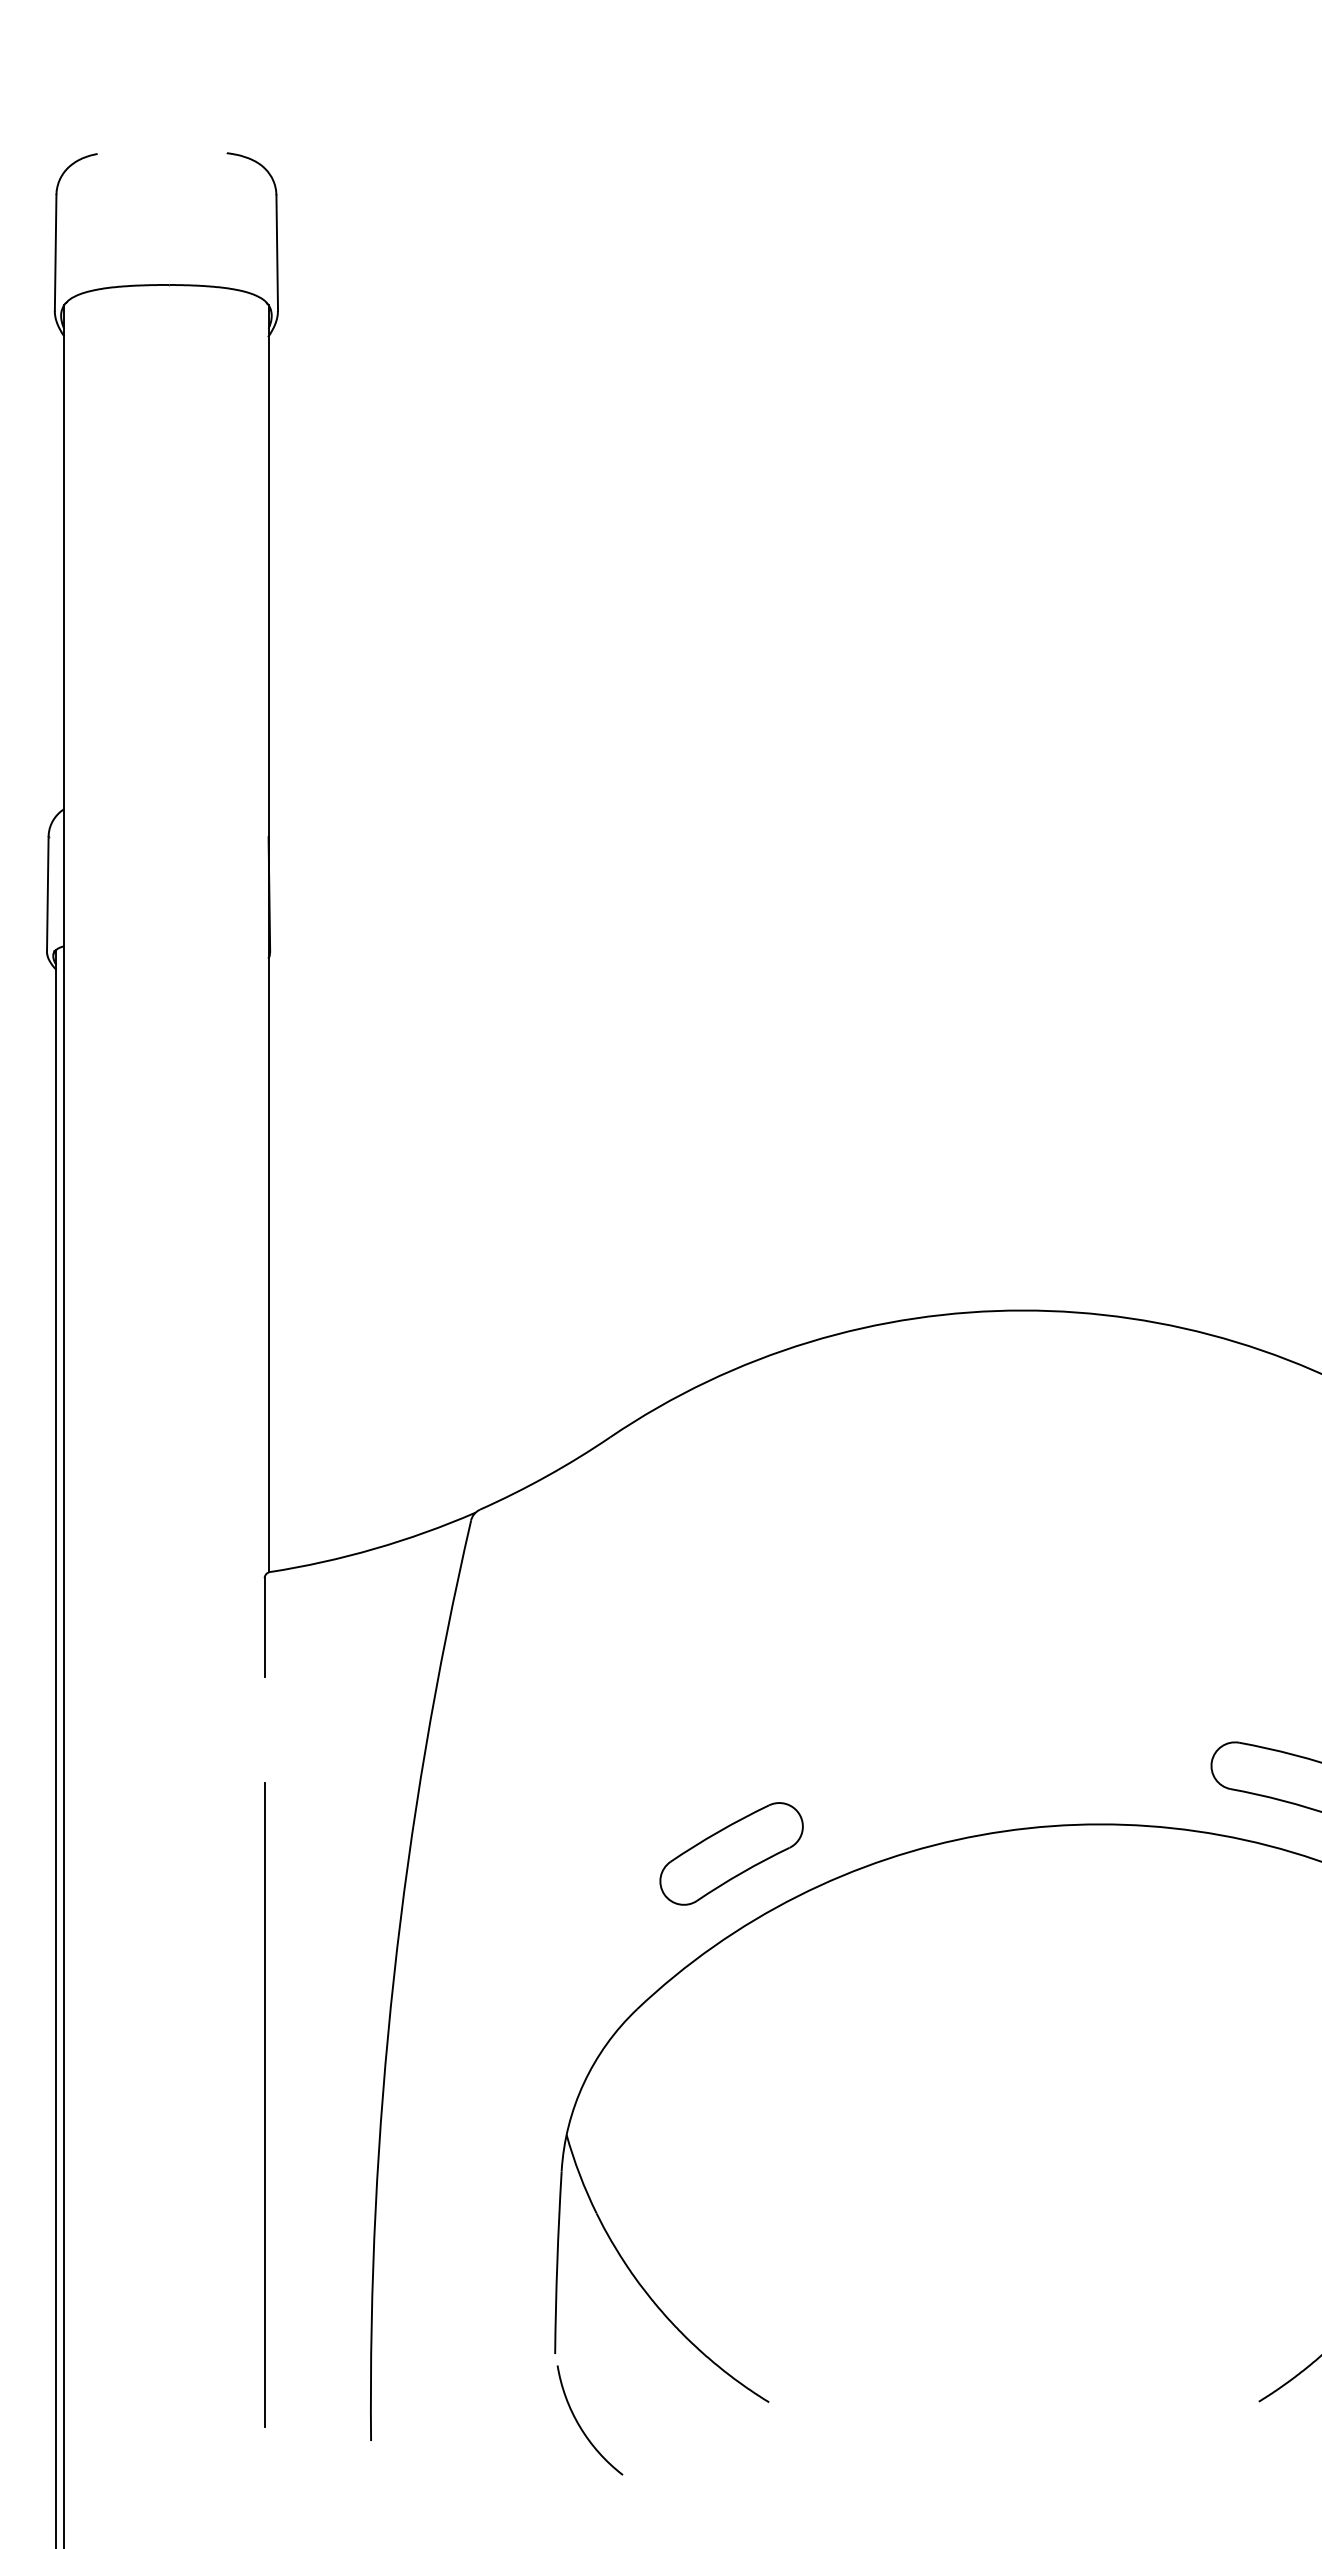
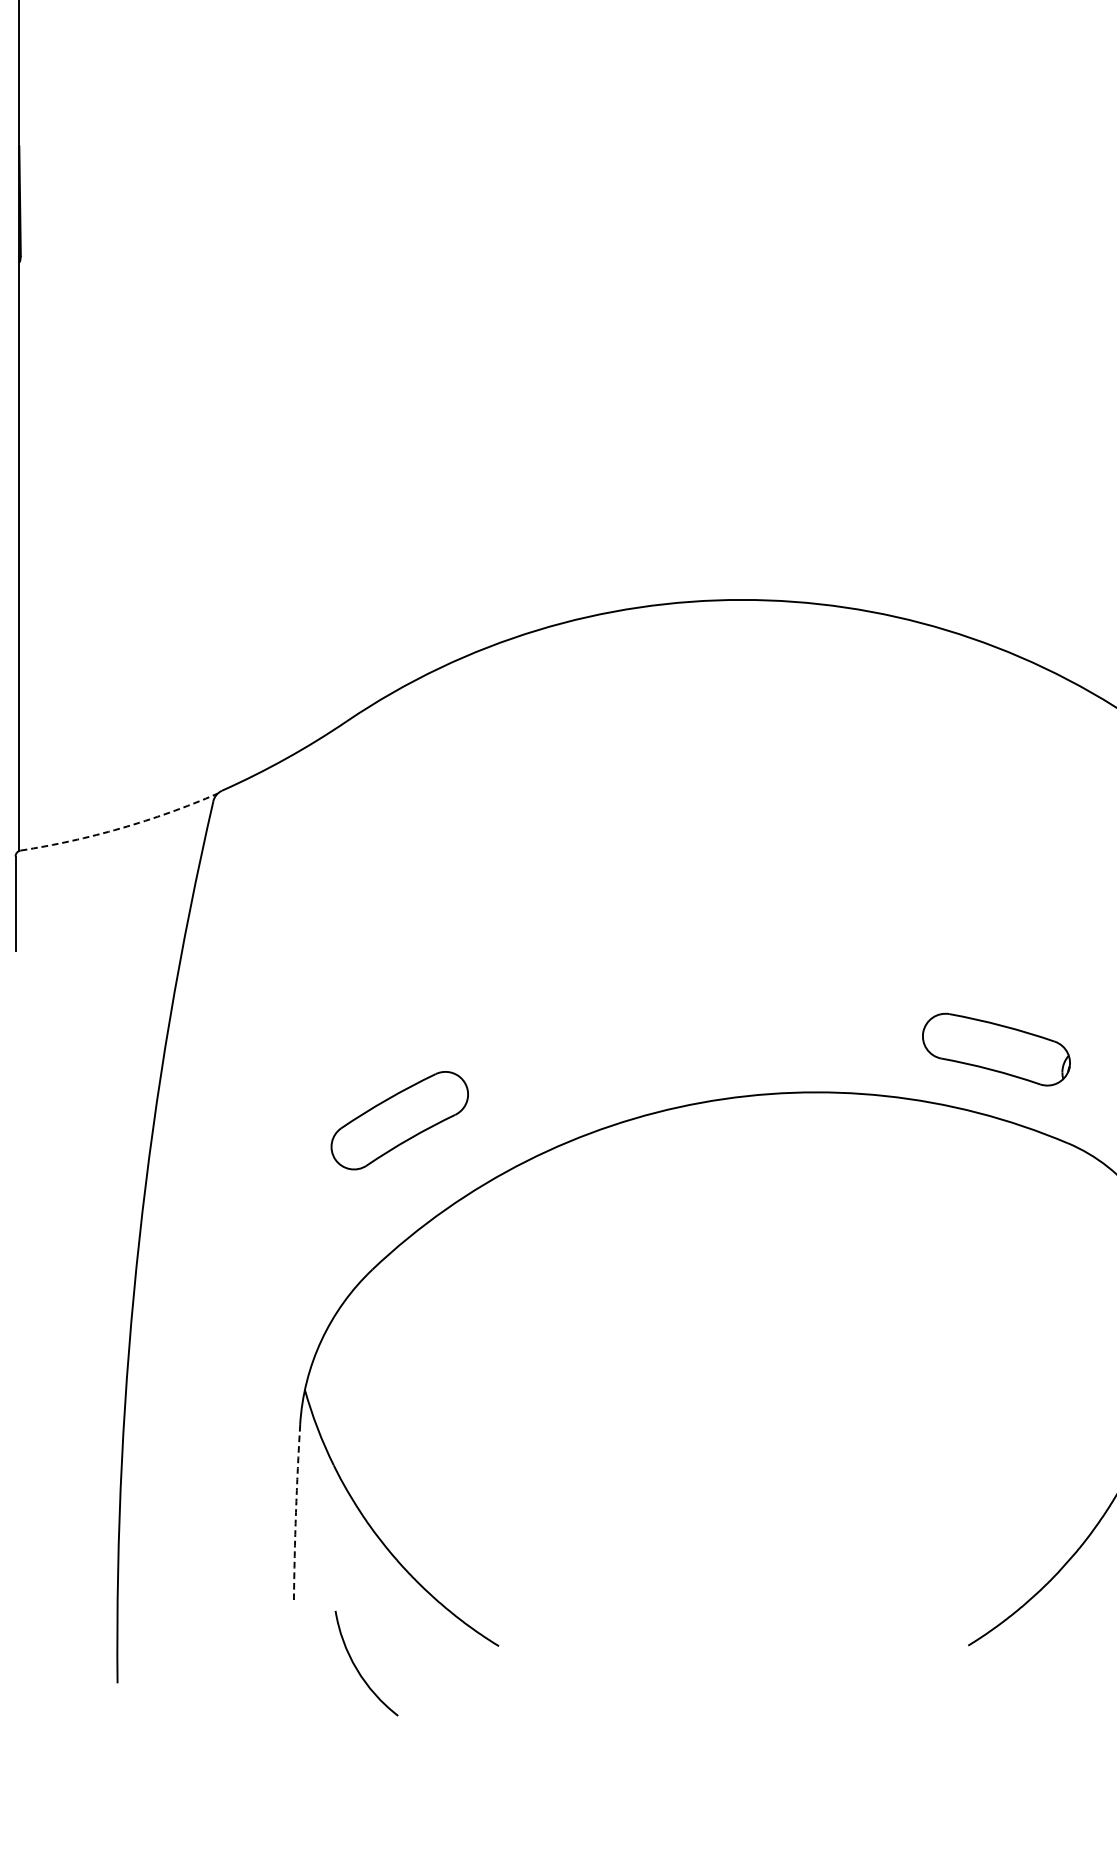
arc: (374, 1548) -> (120, 827), solid -> dashed
part: (731, 1853) -> (399, 1120), moved
line: (264, 2104) -> (15, 1360), removed
arc: (557, 2262) -> (296, 1512), solid -> dashed
arc: (580, 2425) -> (357, 1668), moved

